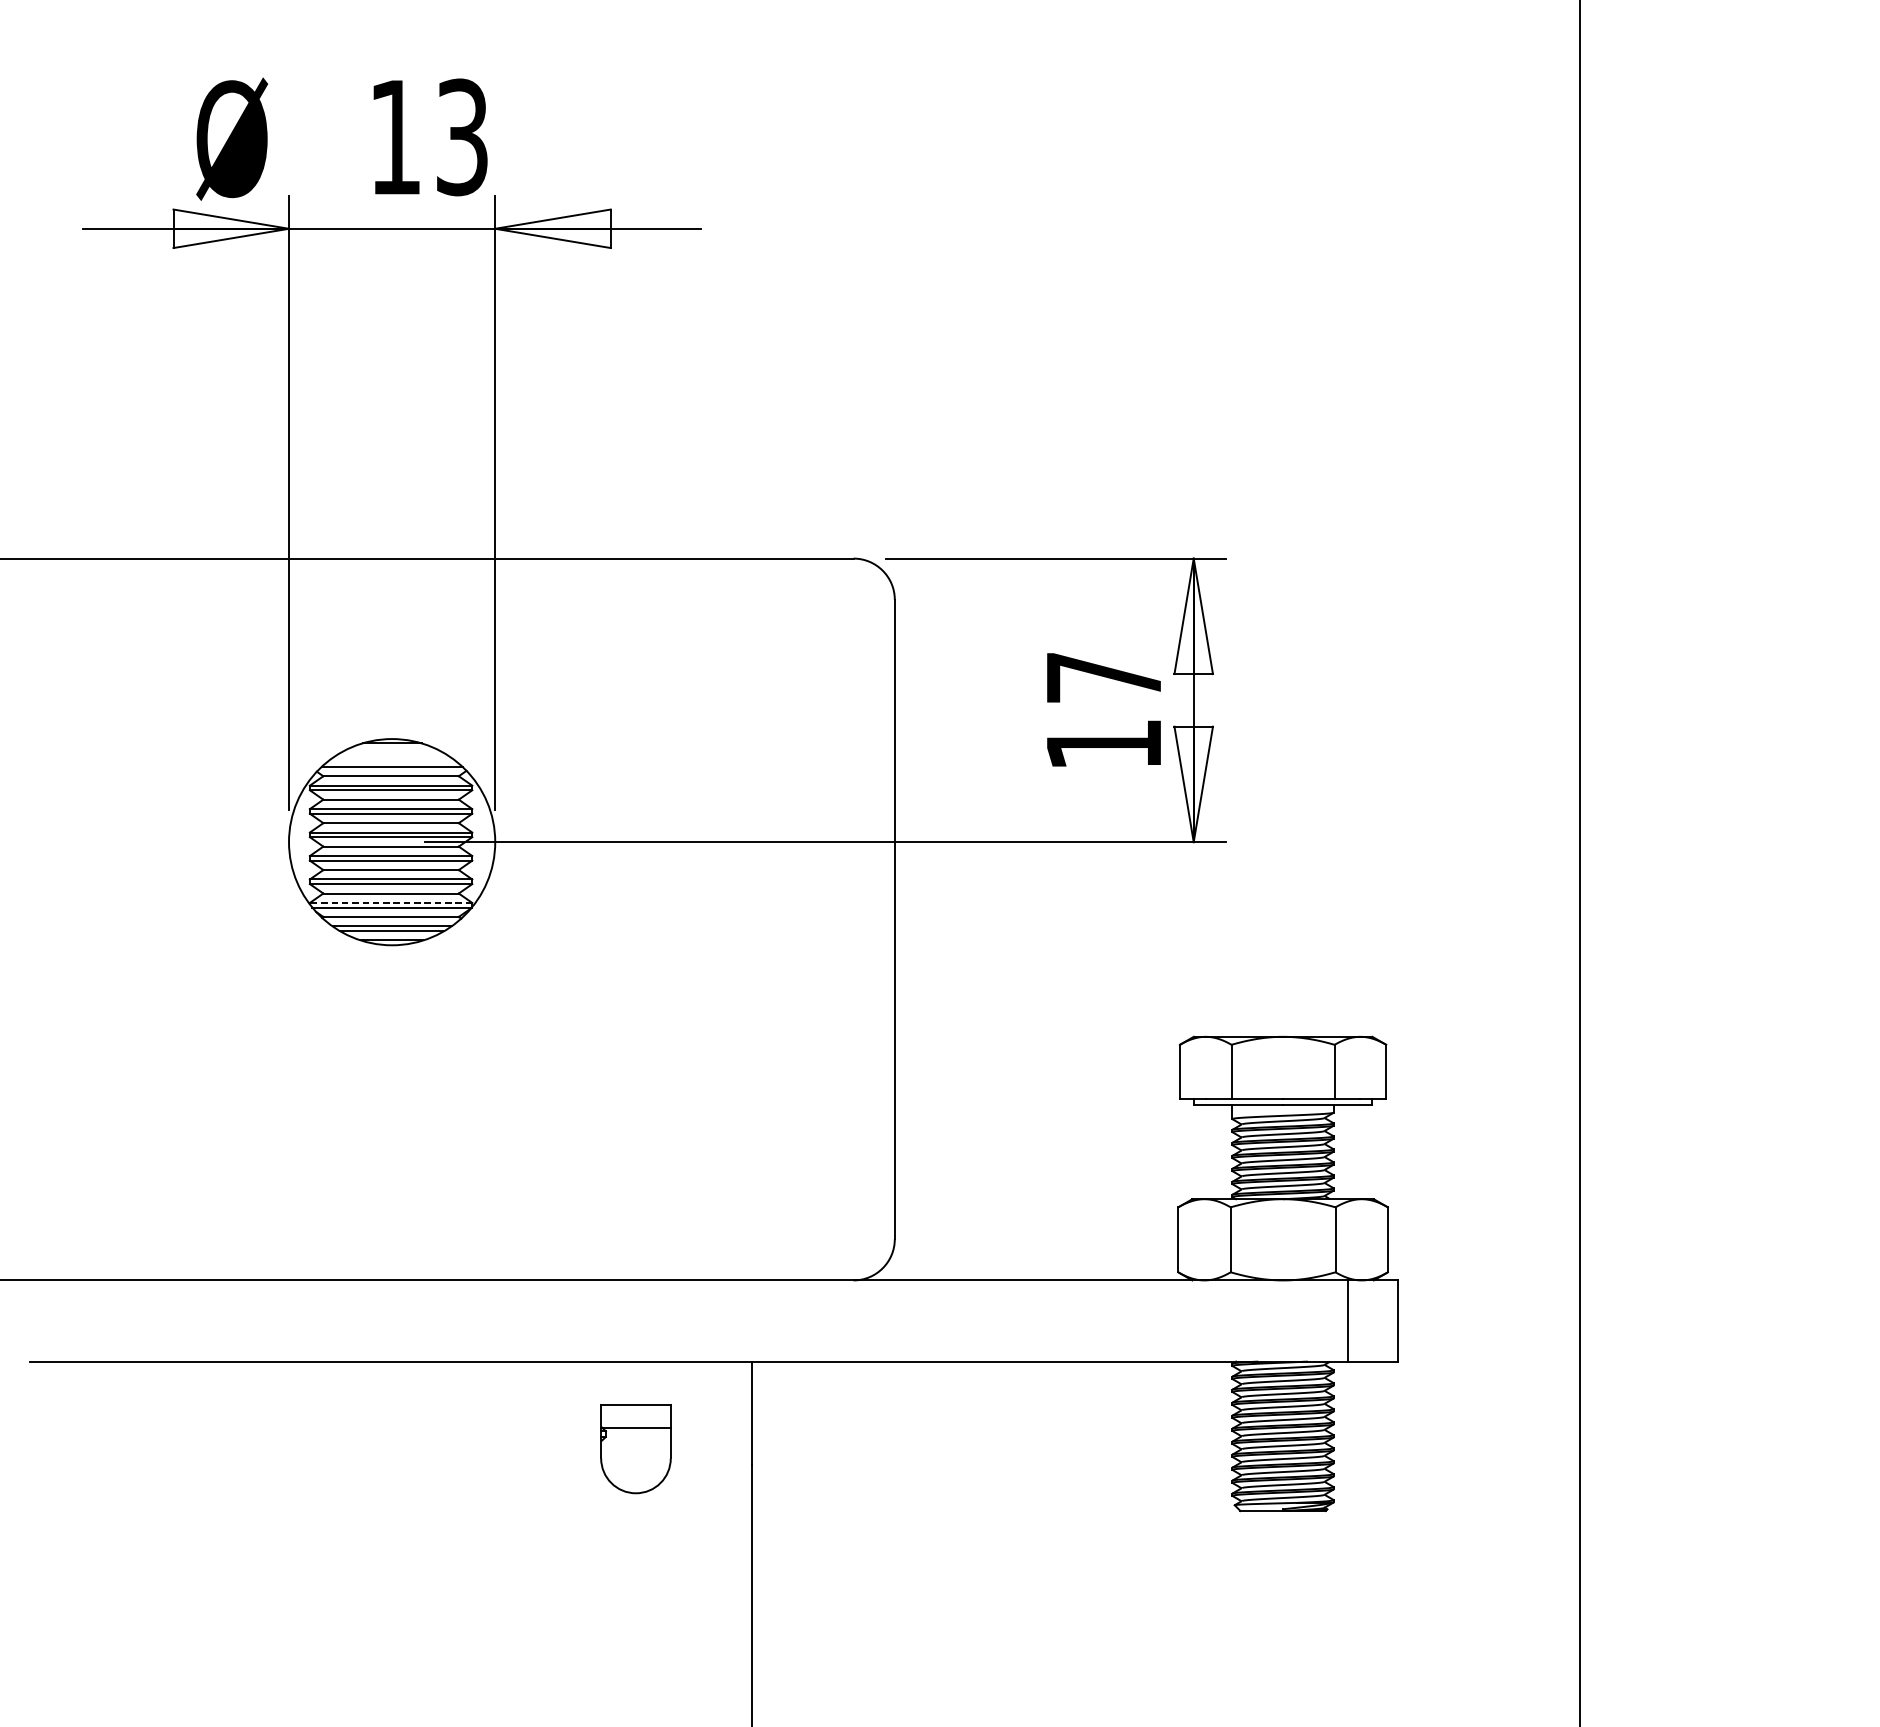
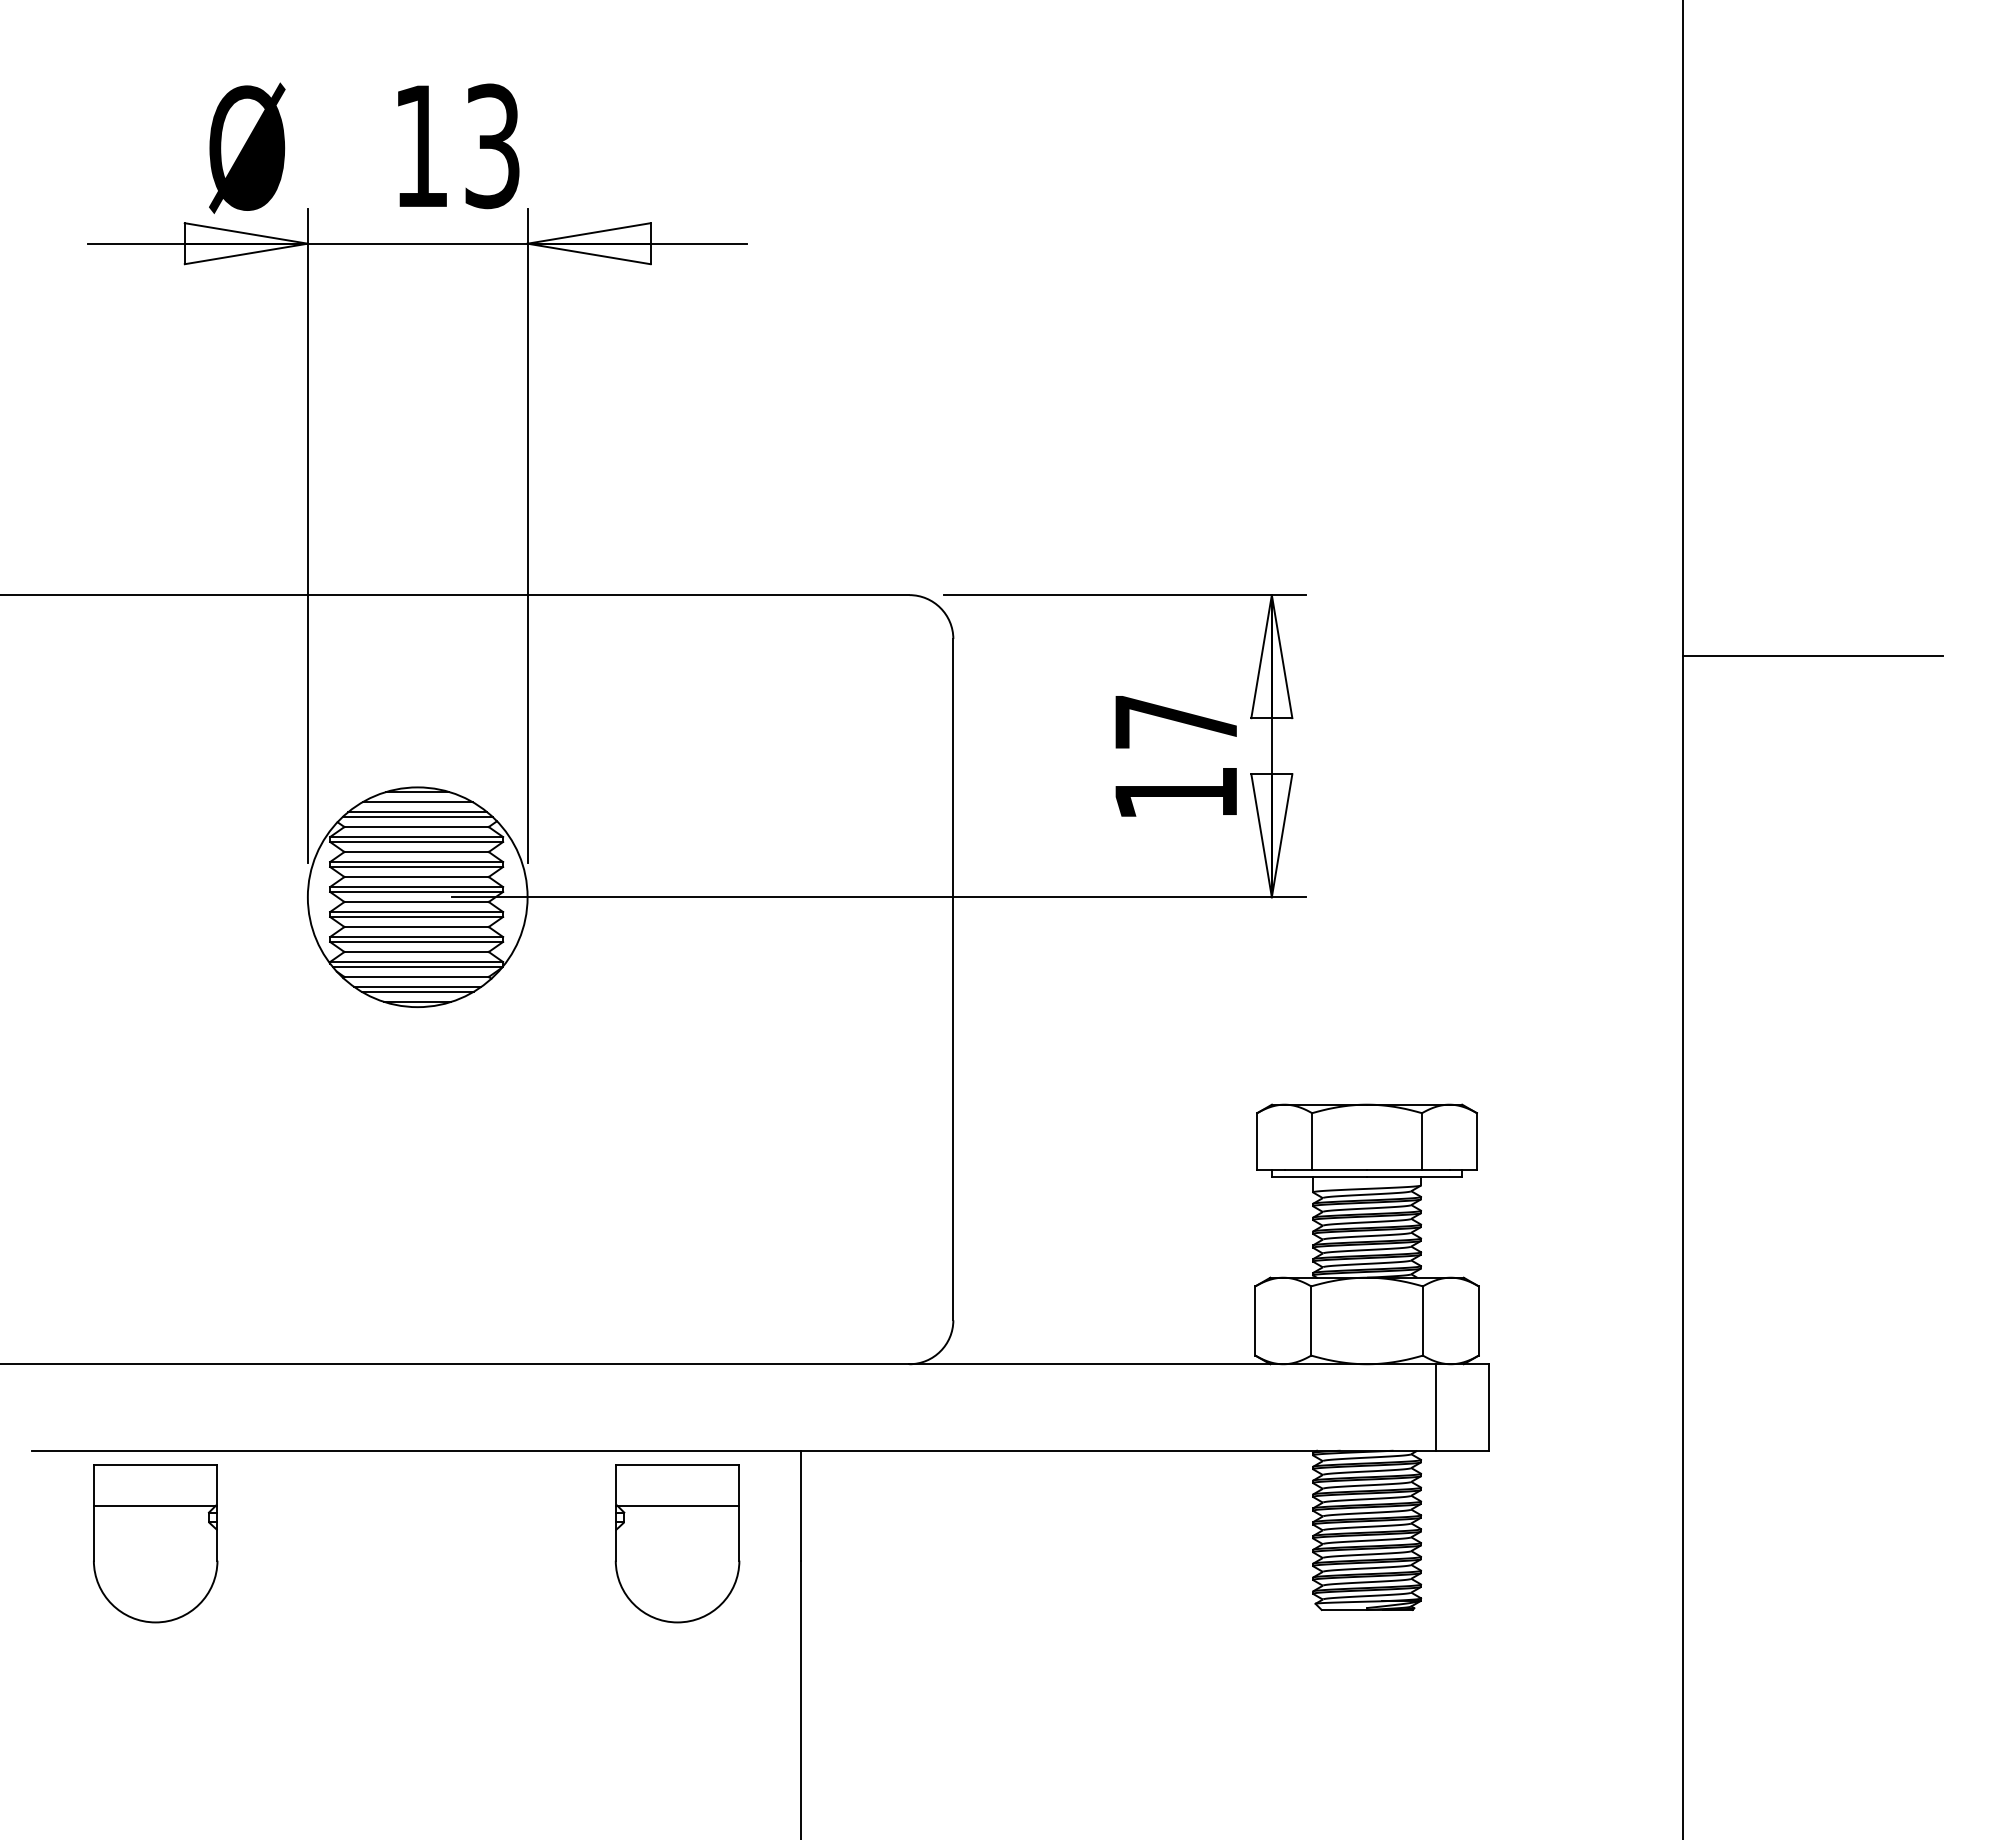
line: (1701, 615) -> (1812, 655), added
line: (391, 753) -> (417, 802), added
line: (391, 762) -> (417, 812), added
line: (390, 903) -> (416, 962), dashed -> solid
part: (146, 1448) -> (155, 1543), added
part: (635, 1448) -> (677, 1543), size x1.67

